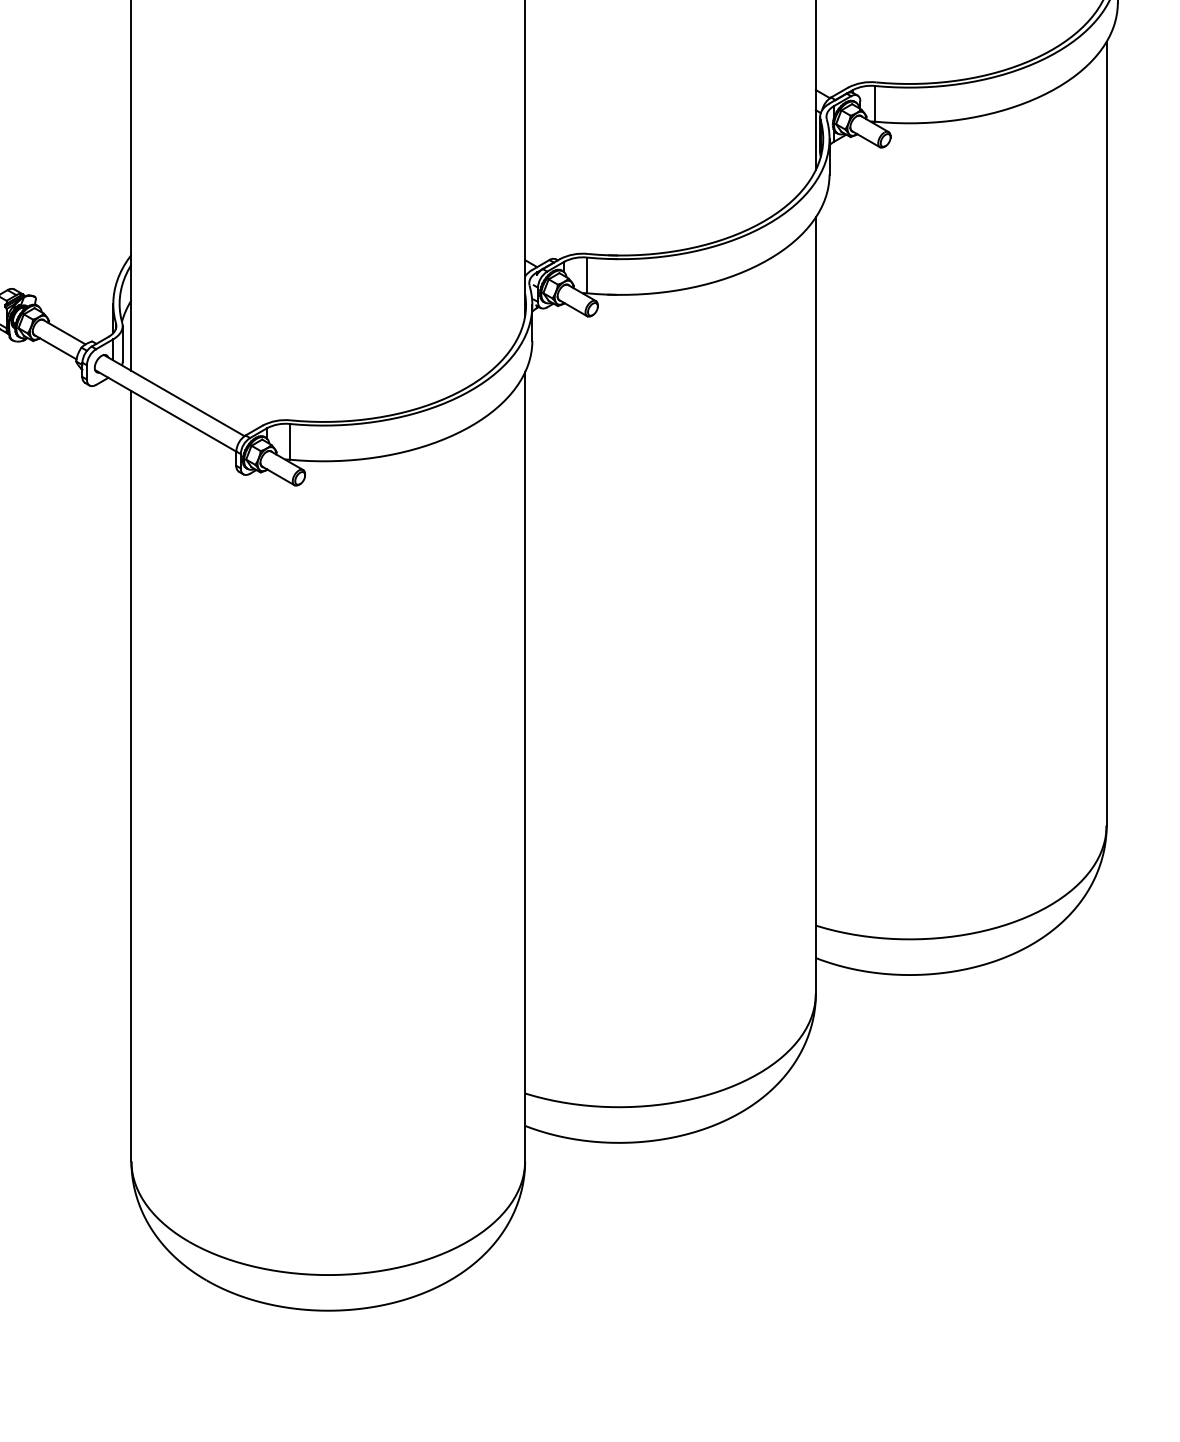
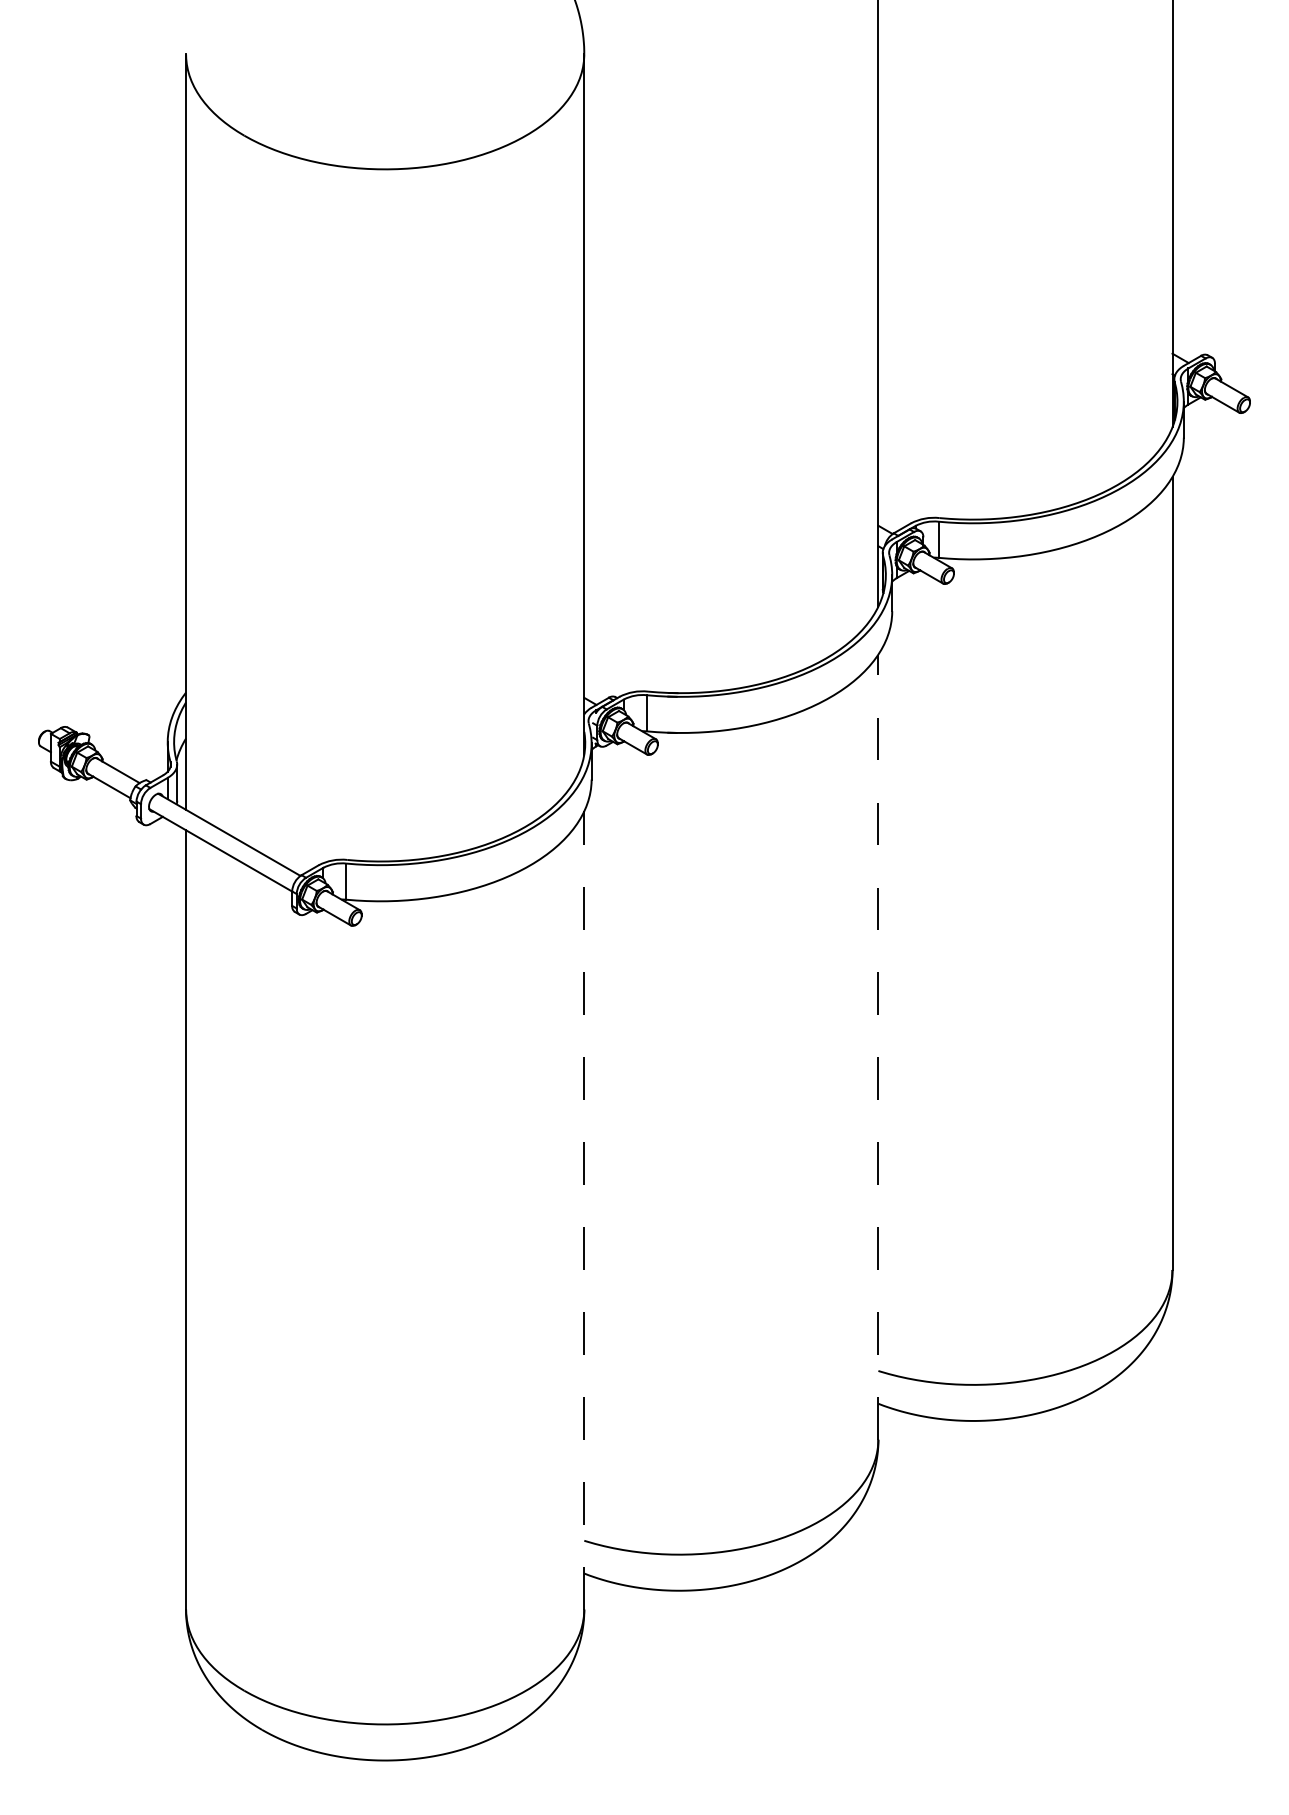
line: (815, 605) -> (878, 1047), solid -> dashed
line: (525, 765) -> (584, 1209), solid -> dashed

